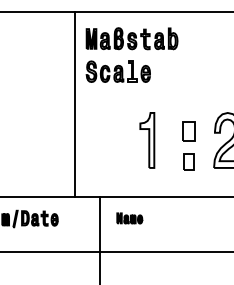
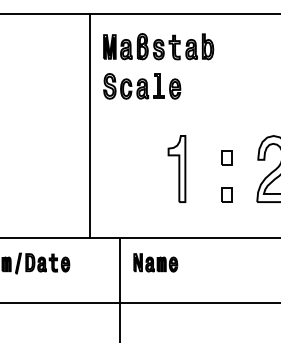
part: (188, 131) -> (226, 158), size x0.62
part: (188, 161) -> (226, 194), size x0.71
part: (129, 218) -> (155, 262), size x1.43

